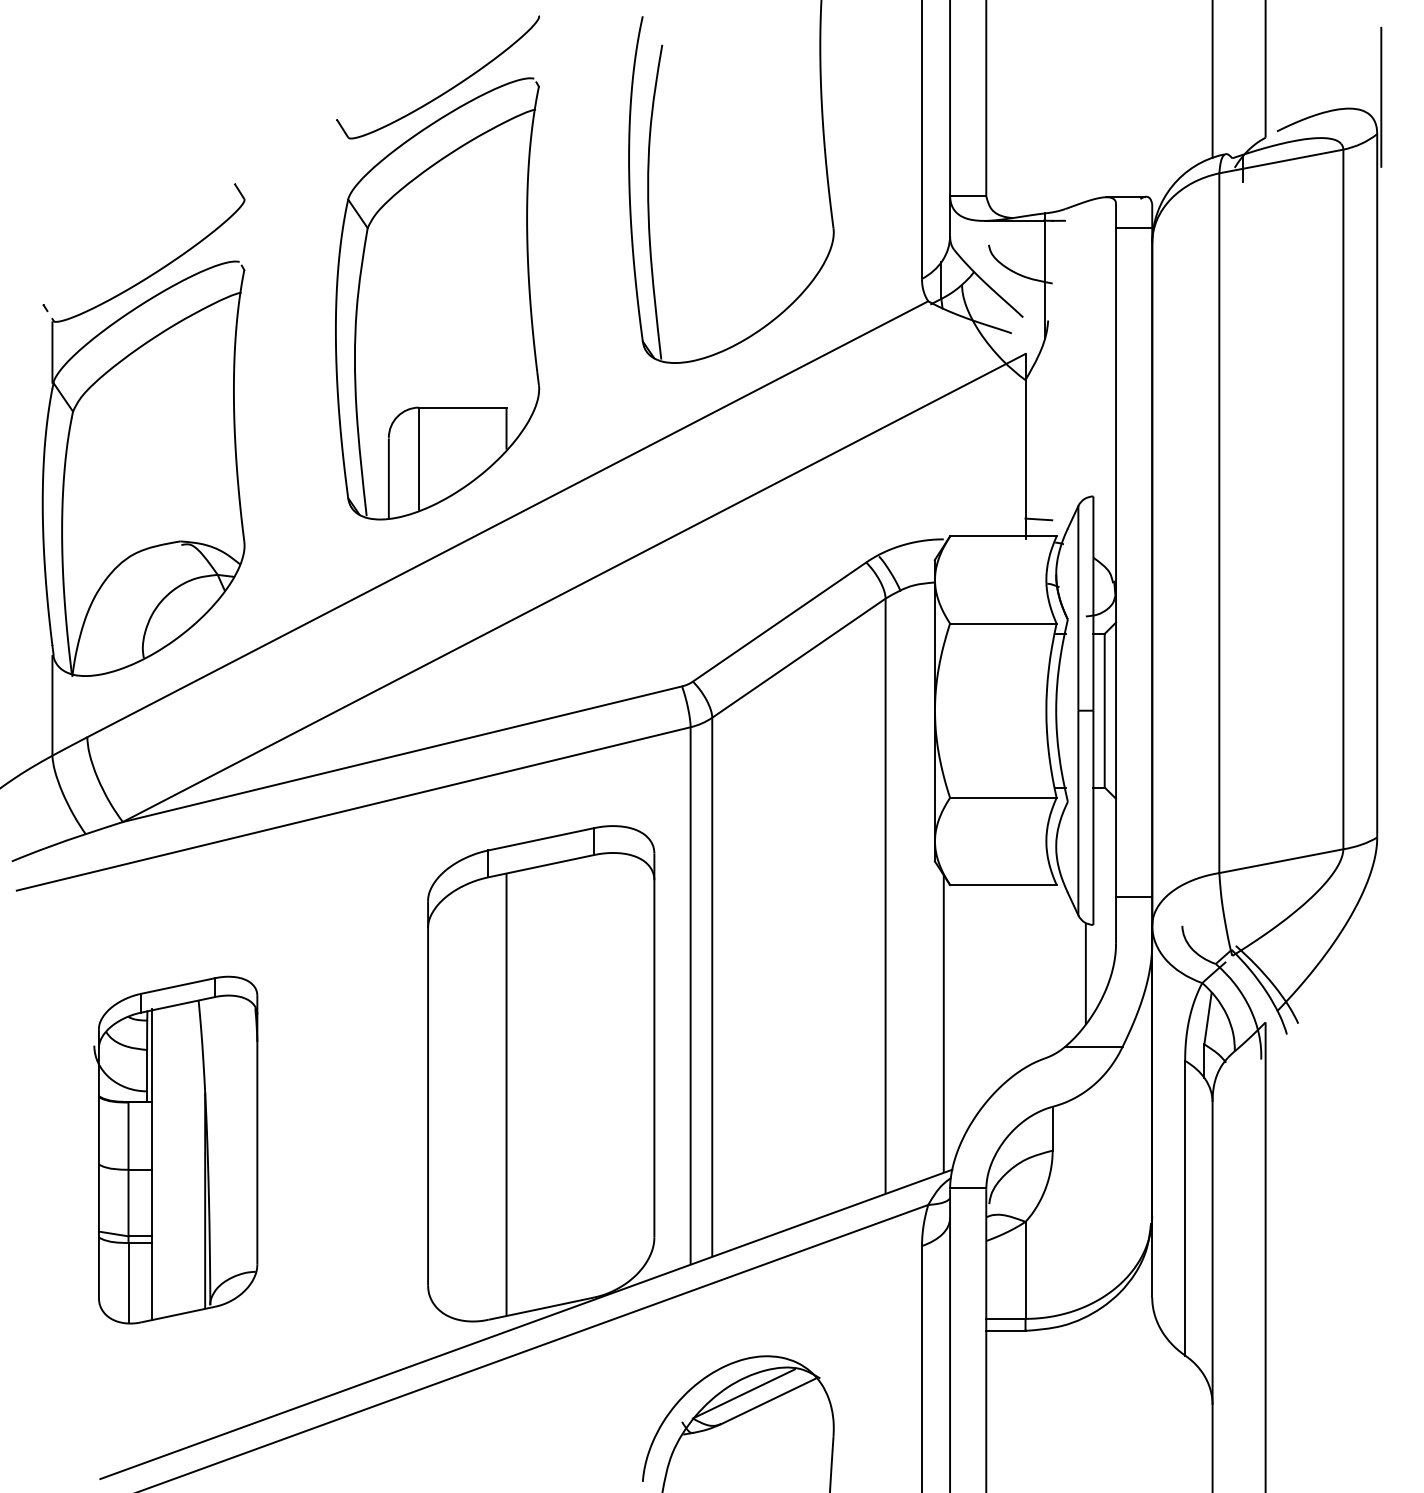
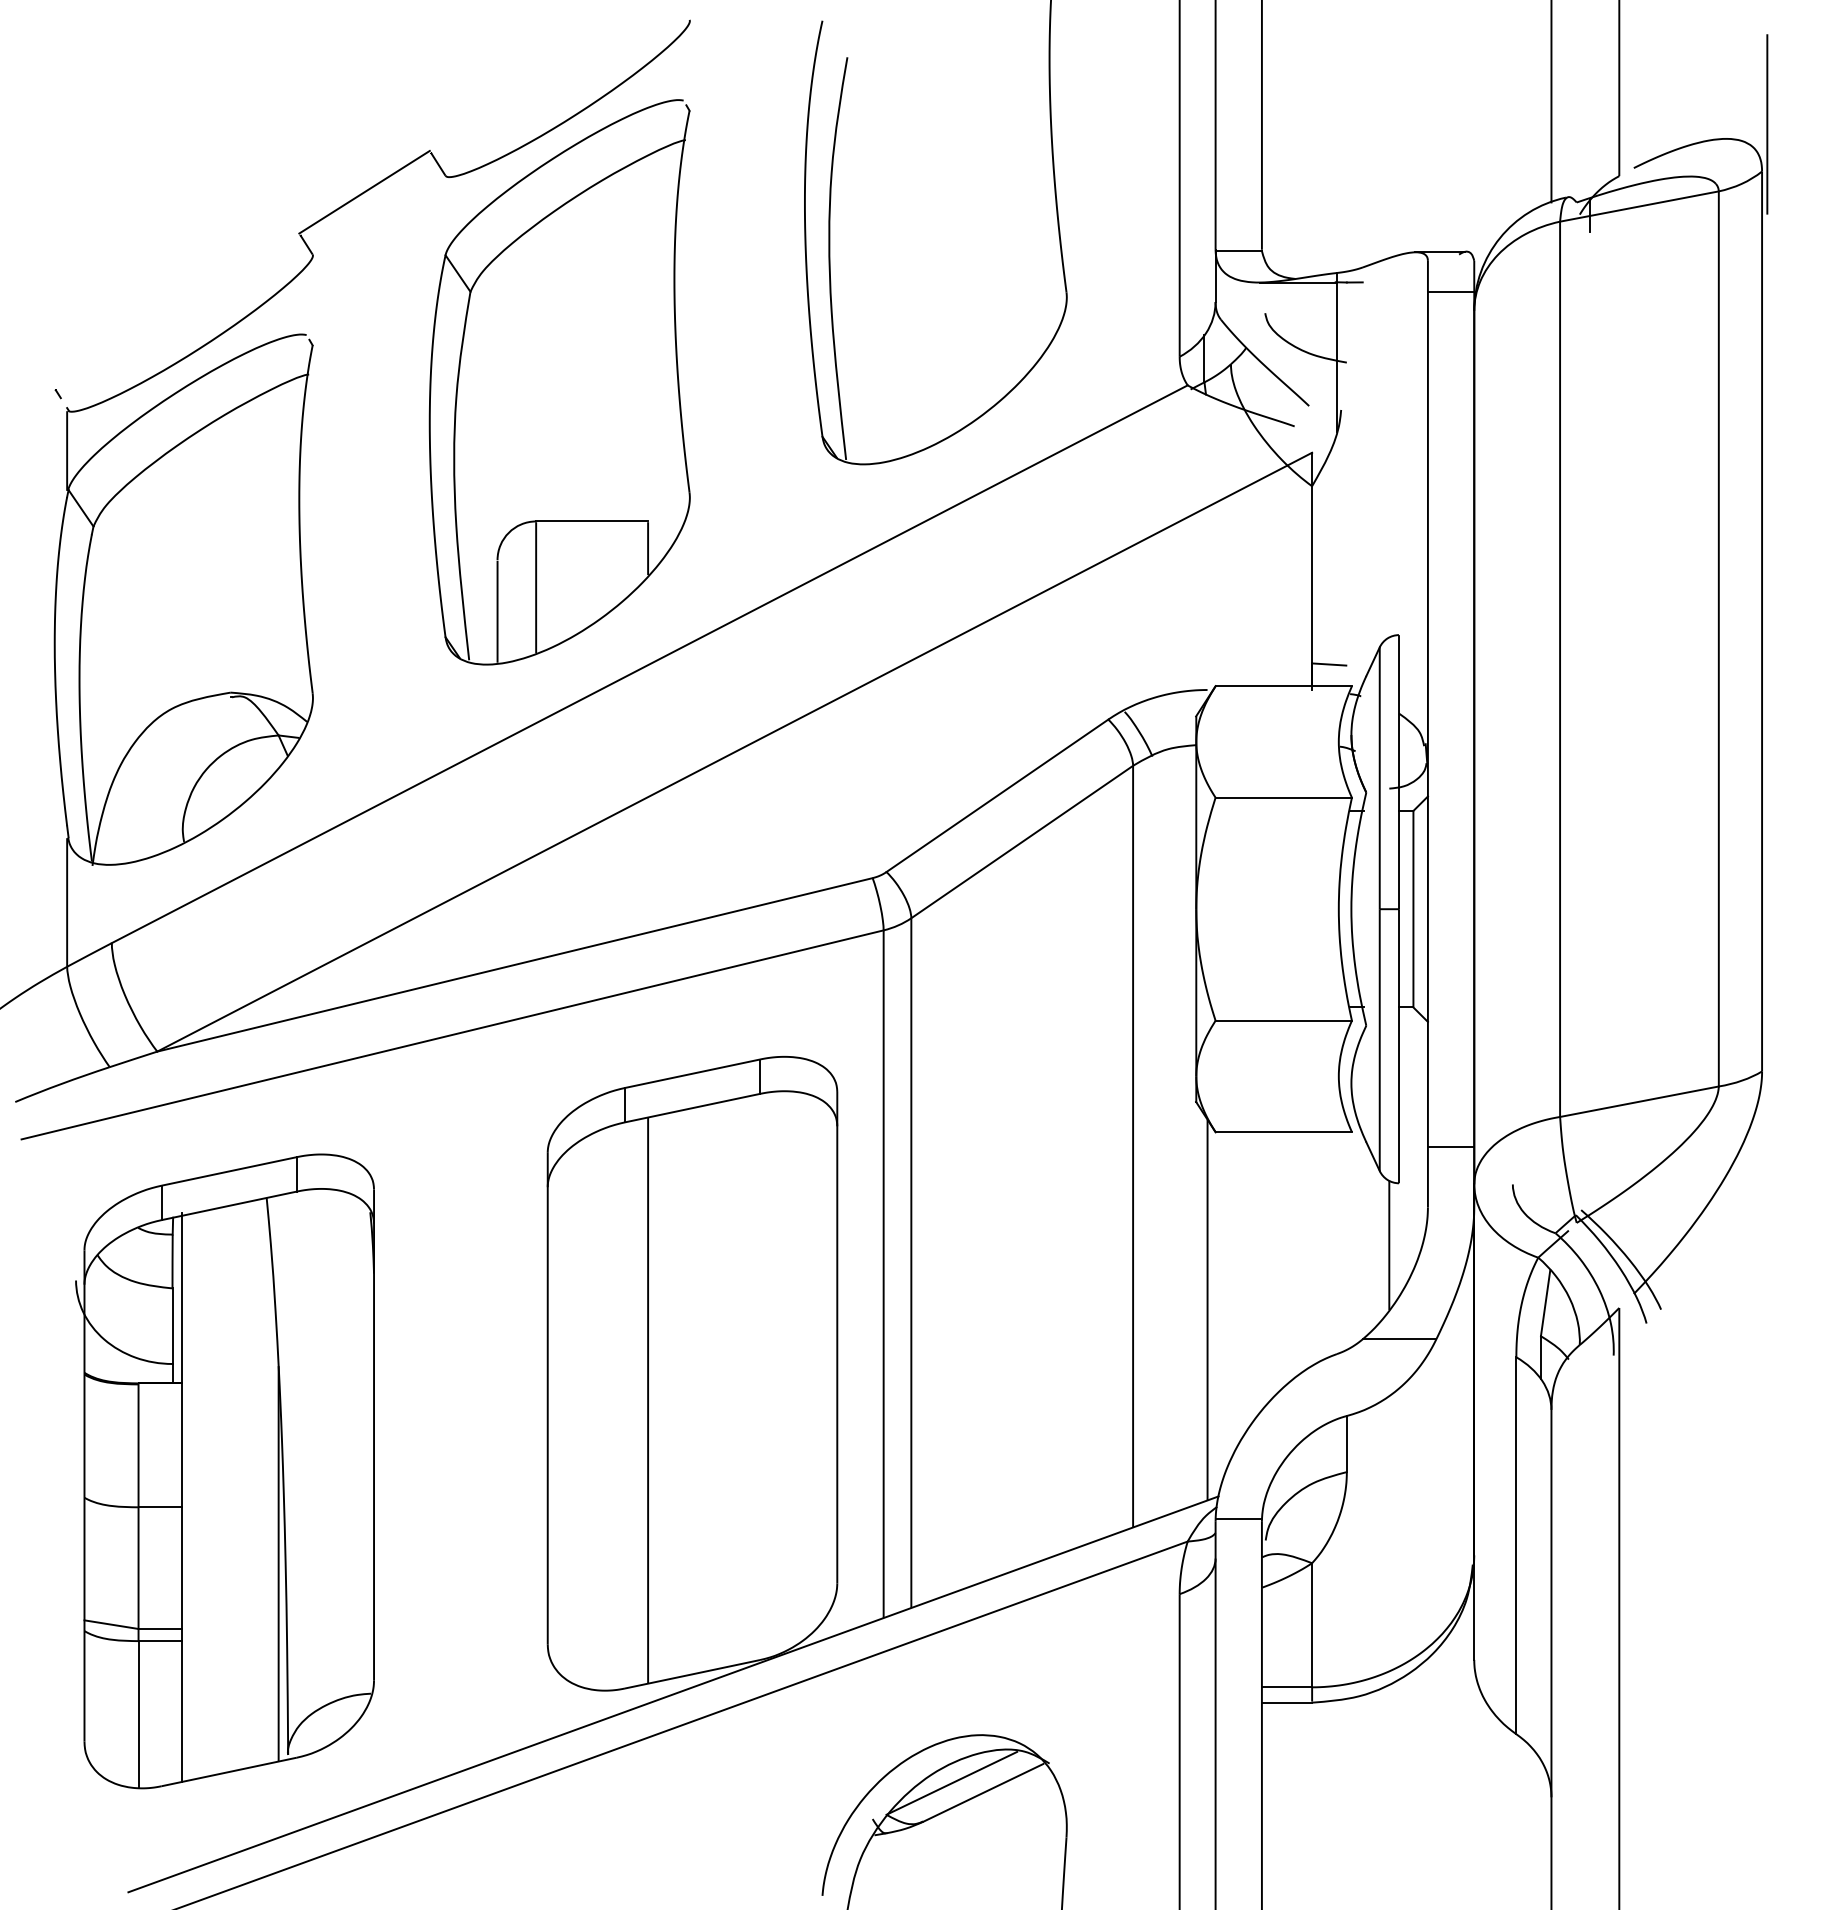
line: (284, 149) -> (364, 191), added
part: (175, 1150) -> (224, 1471), size x1.43

